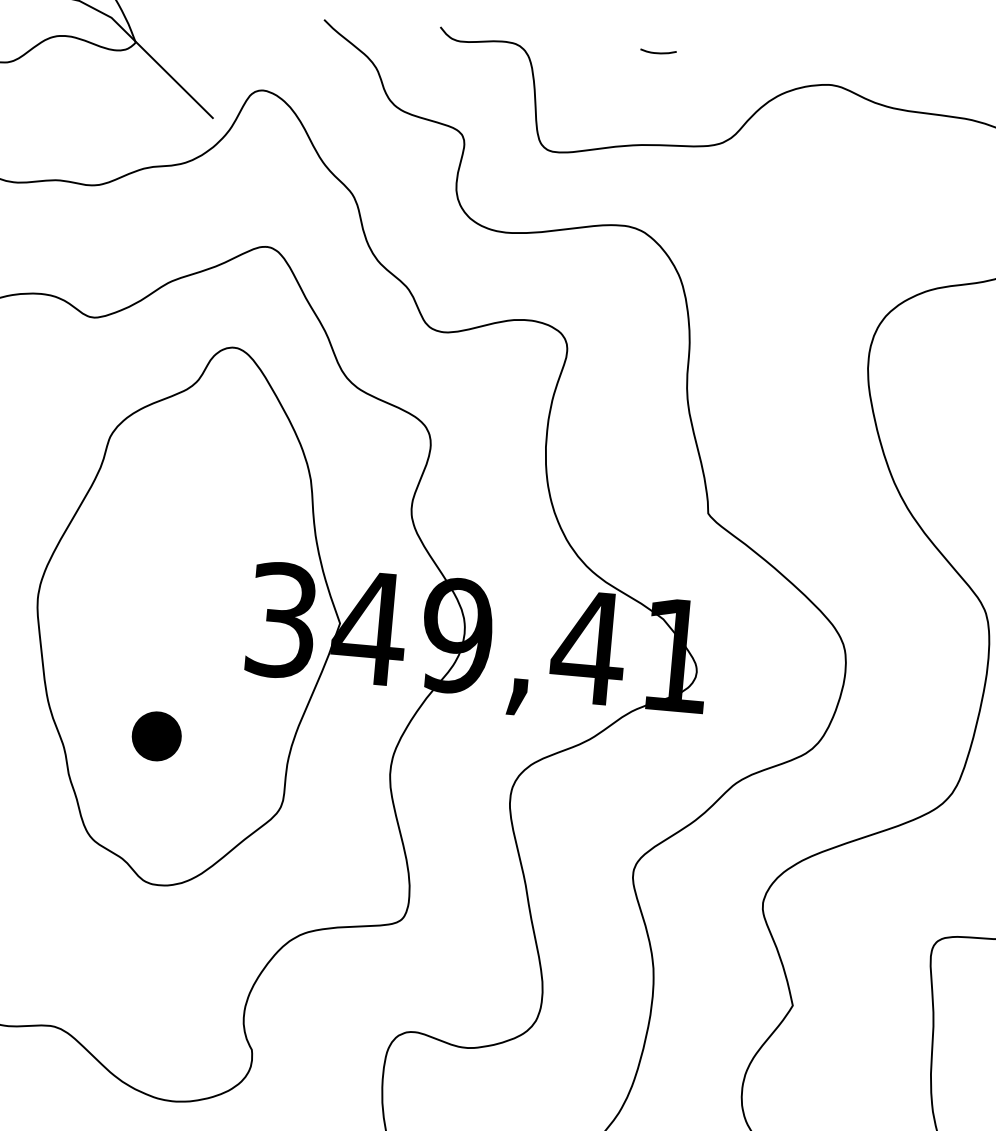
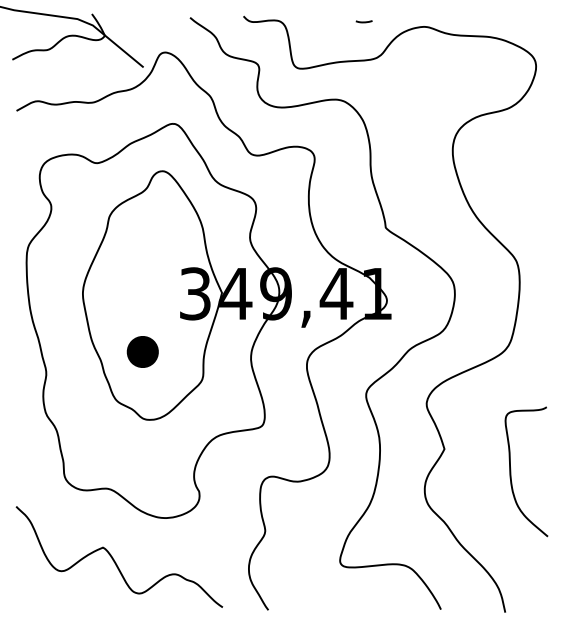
line: (657, 51) -> (363, 21), moved
part: (156, 735) -> (142, 351), size x1.4

